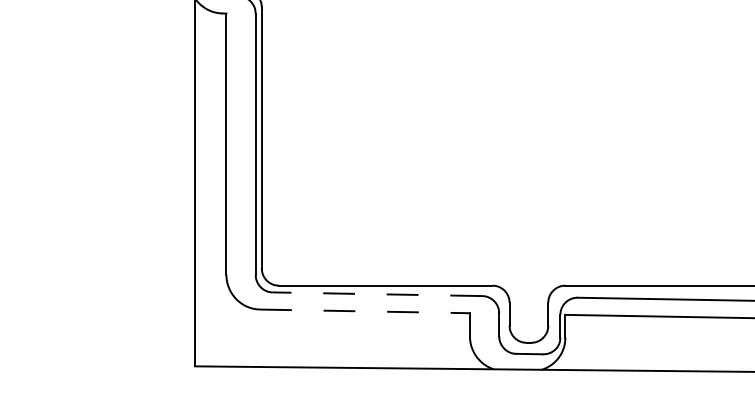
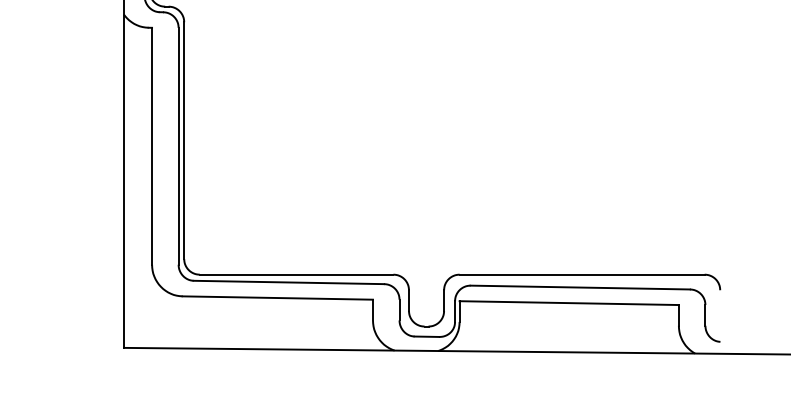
line: (376, 294) -> (288, 282), dashed -> solid
line: (365, 311) -> (278, 298), dashed -> solid

